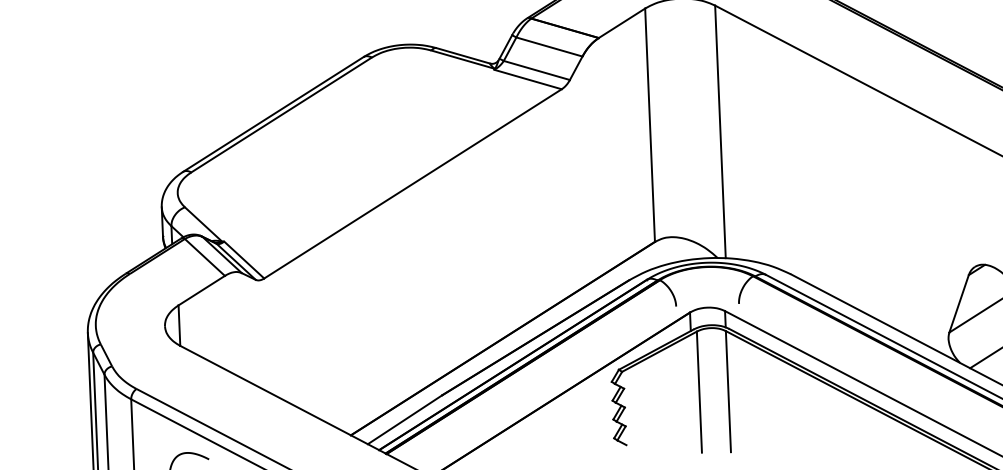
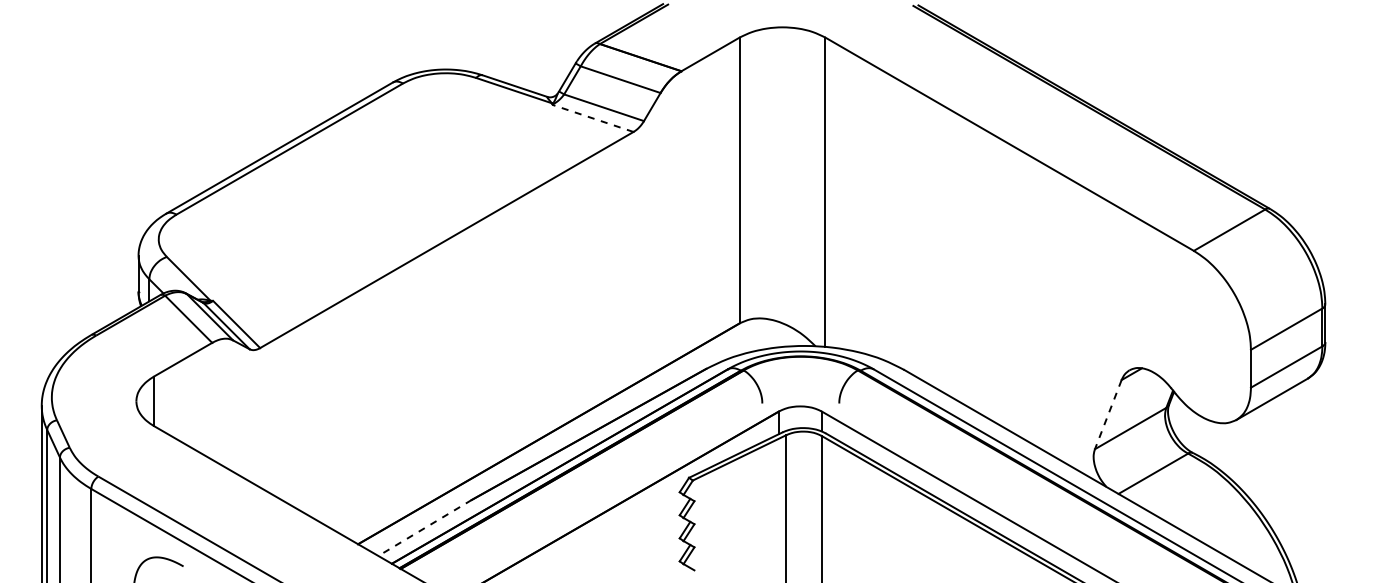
line: (527, 79) -> (592, 118), solid -> dashed
line: (959, 304) -> (1108, 415), solid -> dashed
line: (404, 420) -> (424, 528), solid -> dashed

